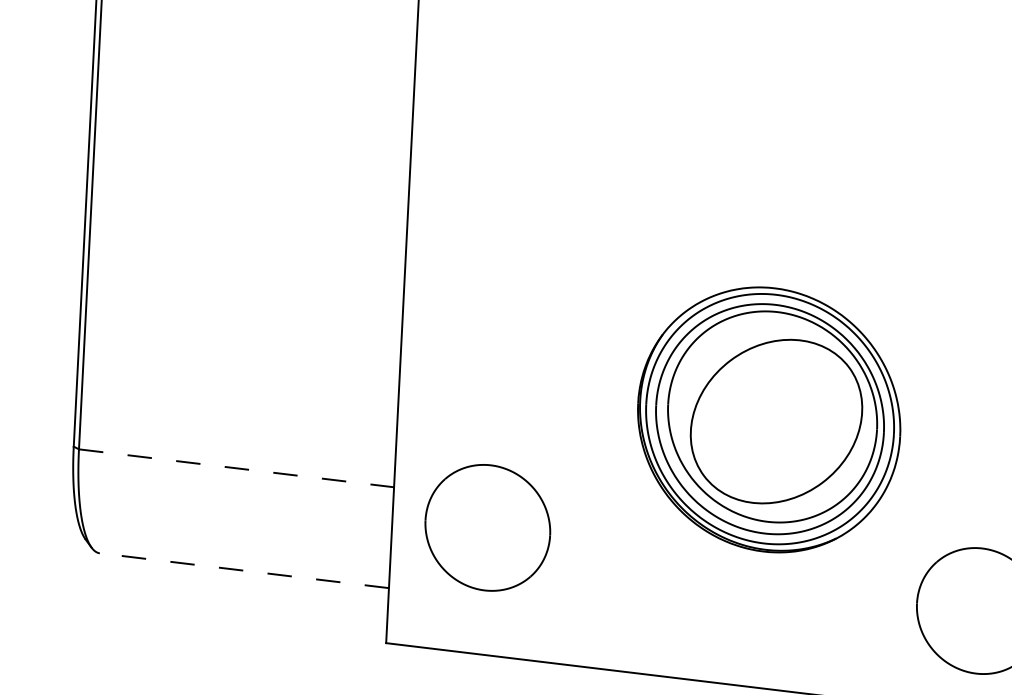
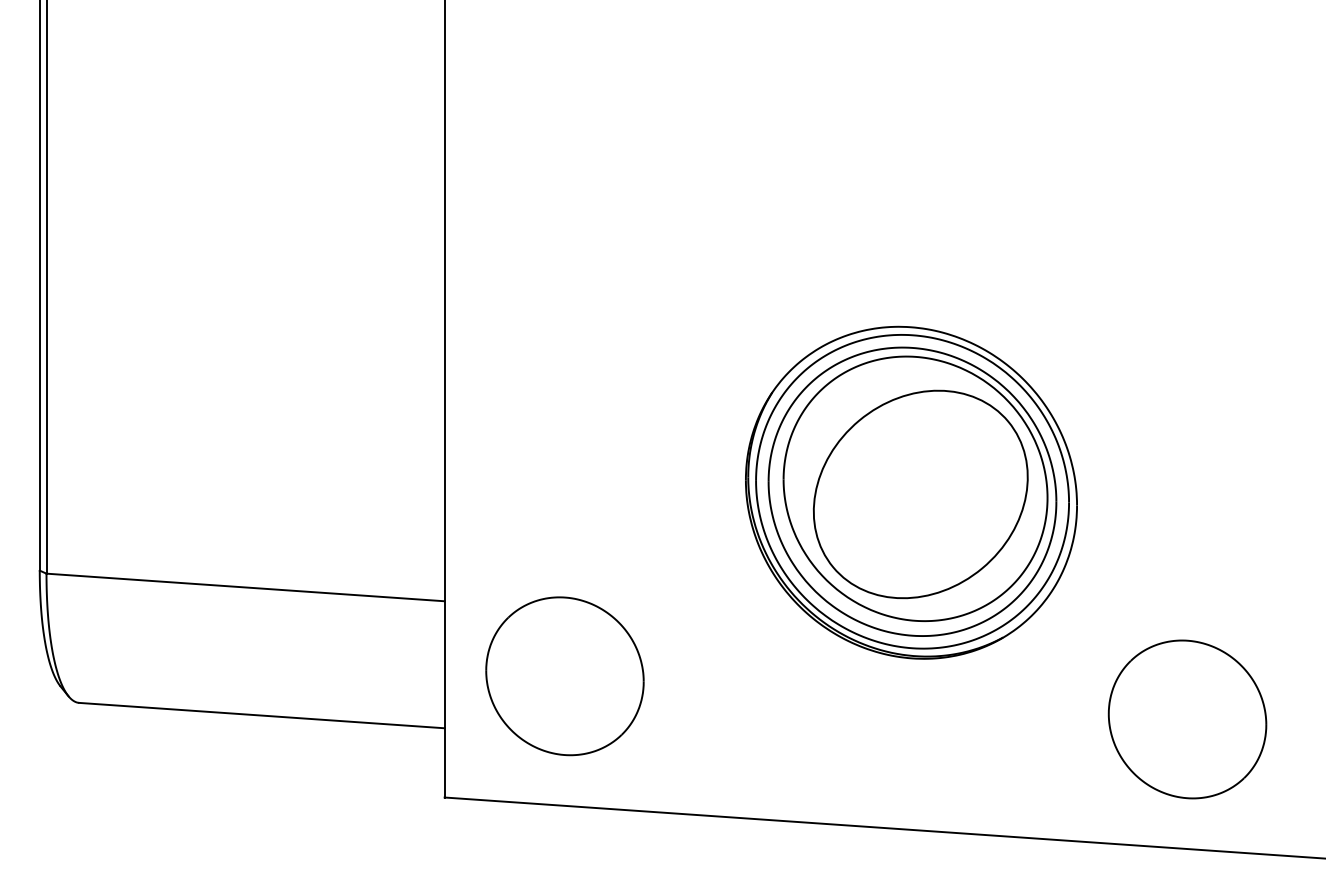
line: (236, 468) -> (245, 587), dashed -> solid
part: (487, 528) -> (564, 676), moved
line: (244, 570) -> (261, 715), dashed -> solid

